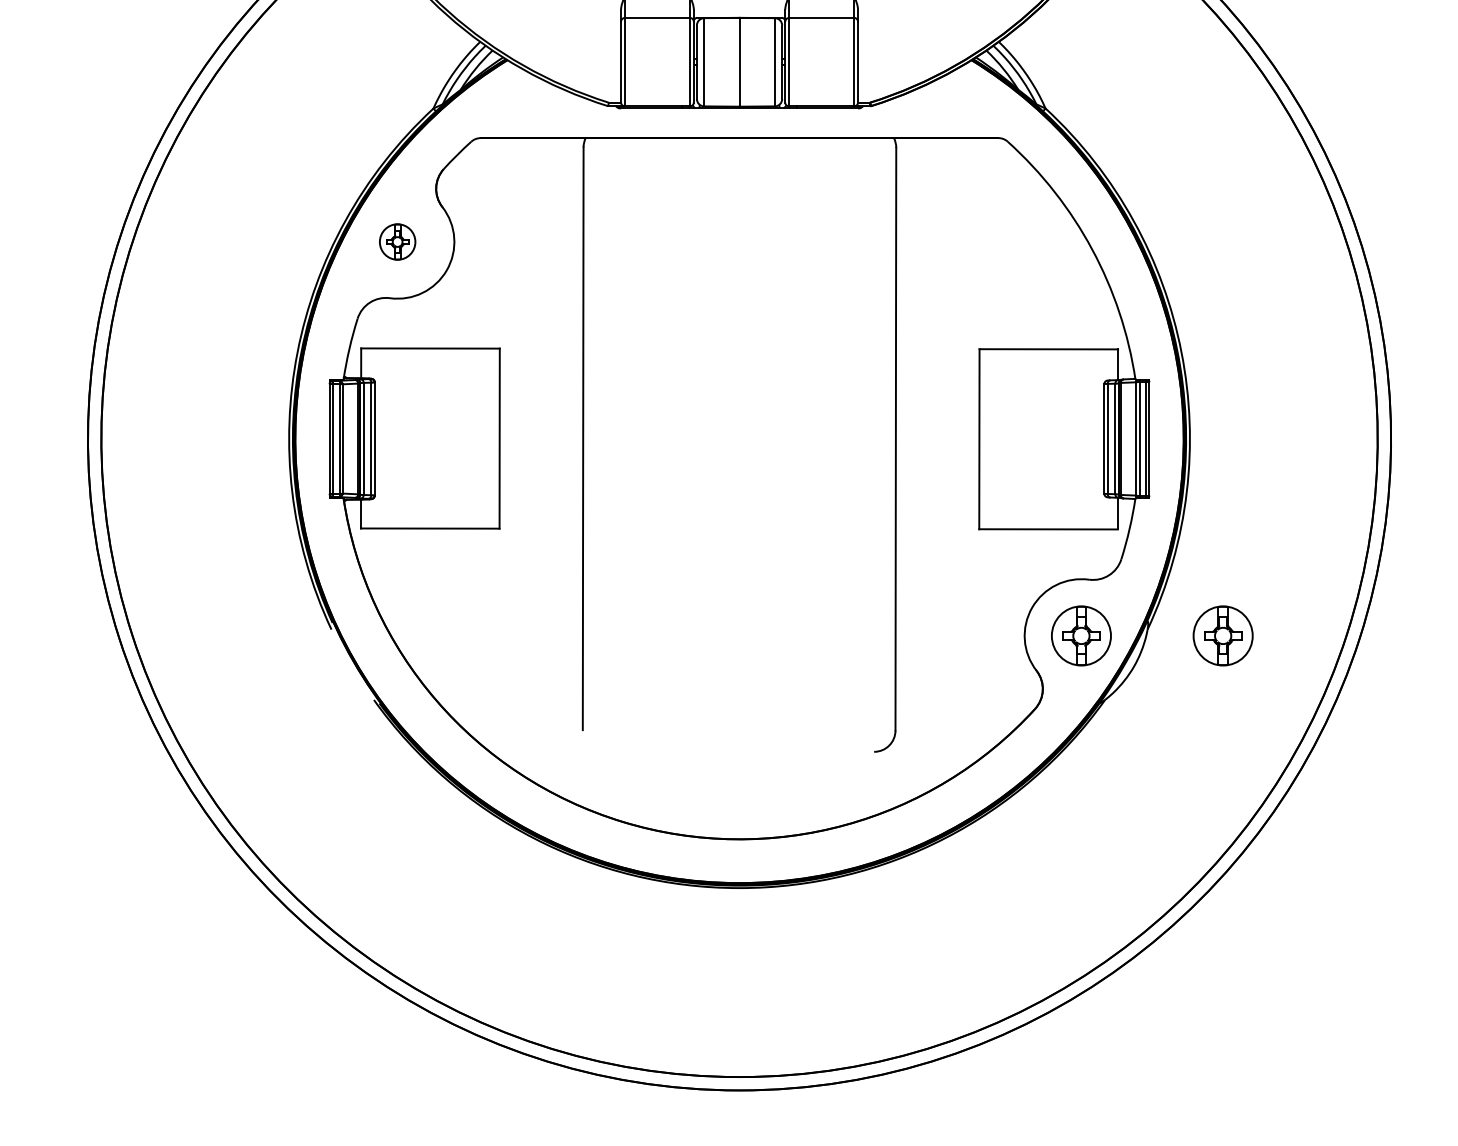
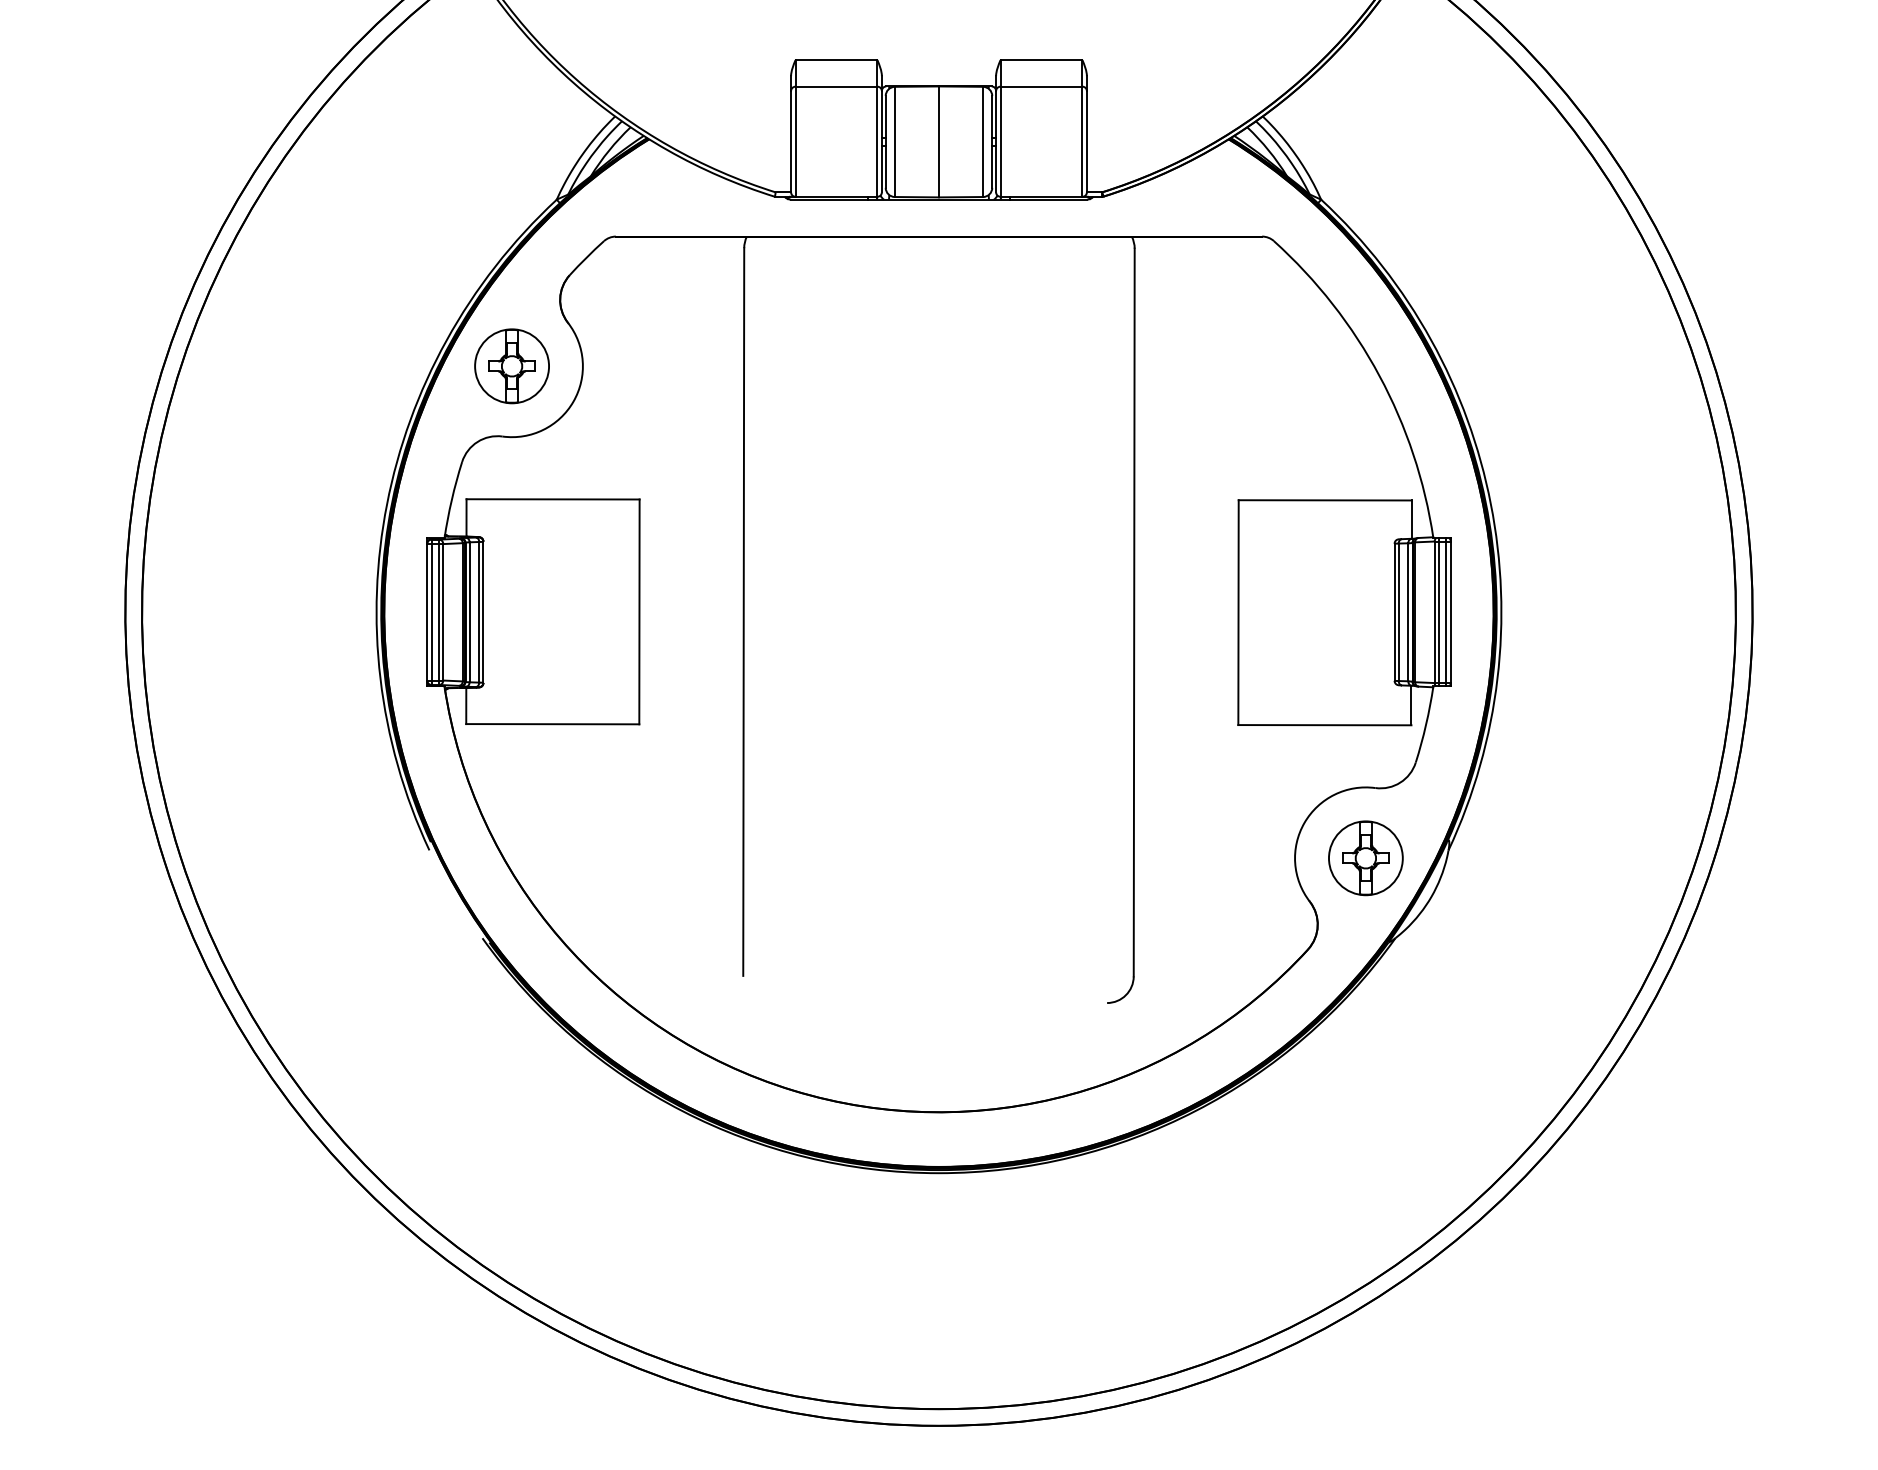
part: (397, 242) -> (511, 366), size x1.67
part: (1222, 636) -> (1542, 858), removed

